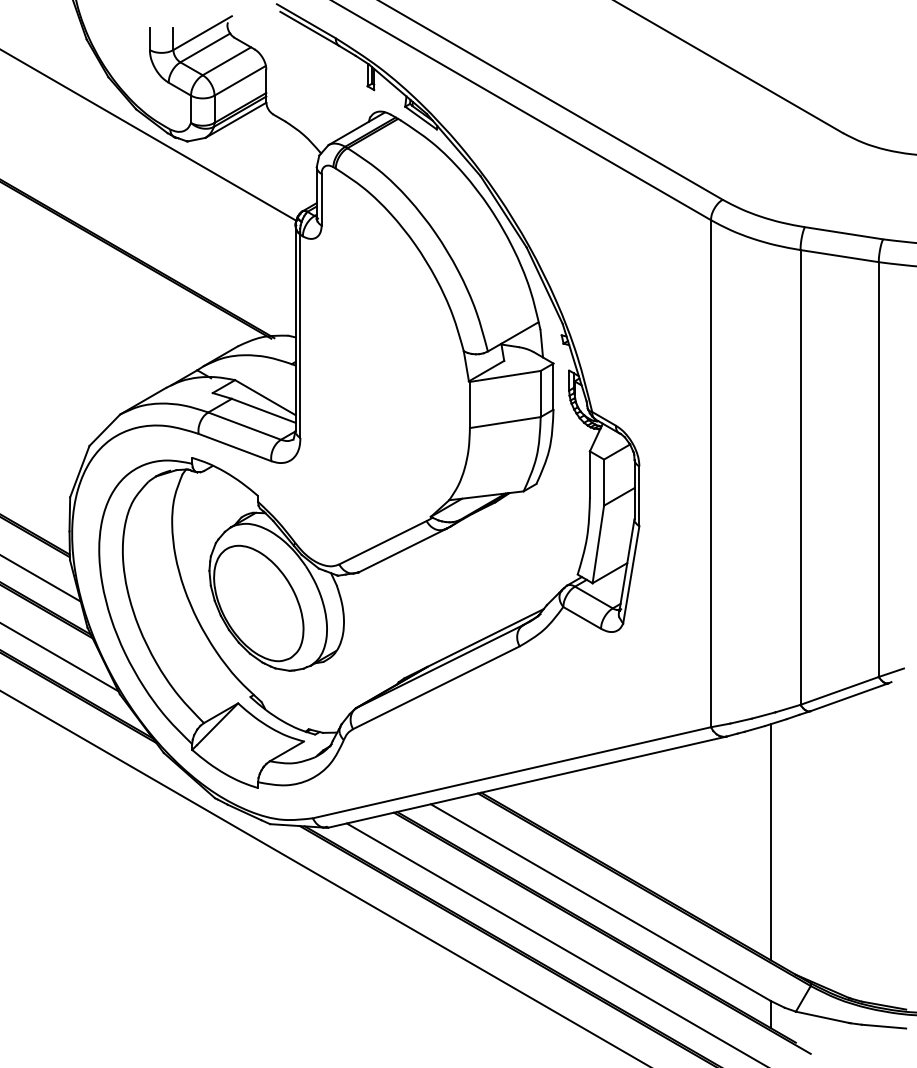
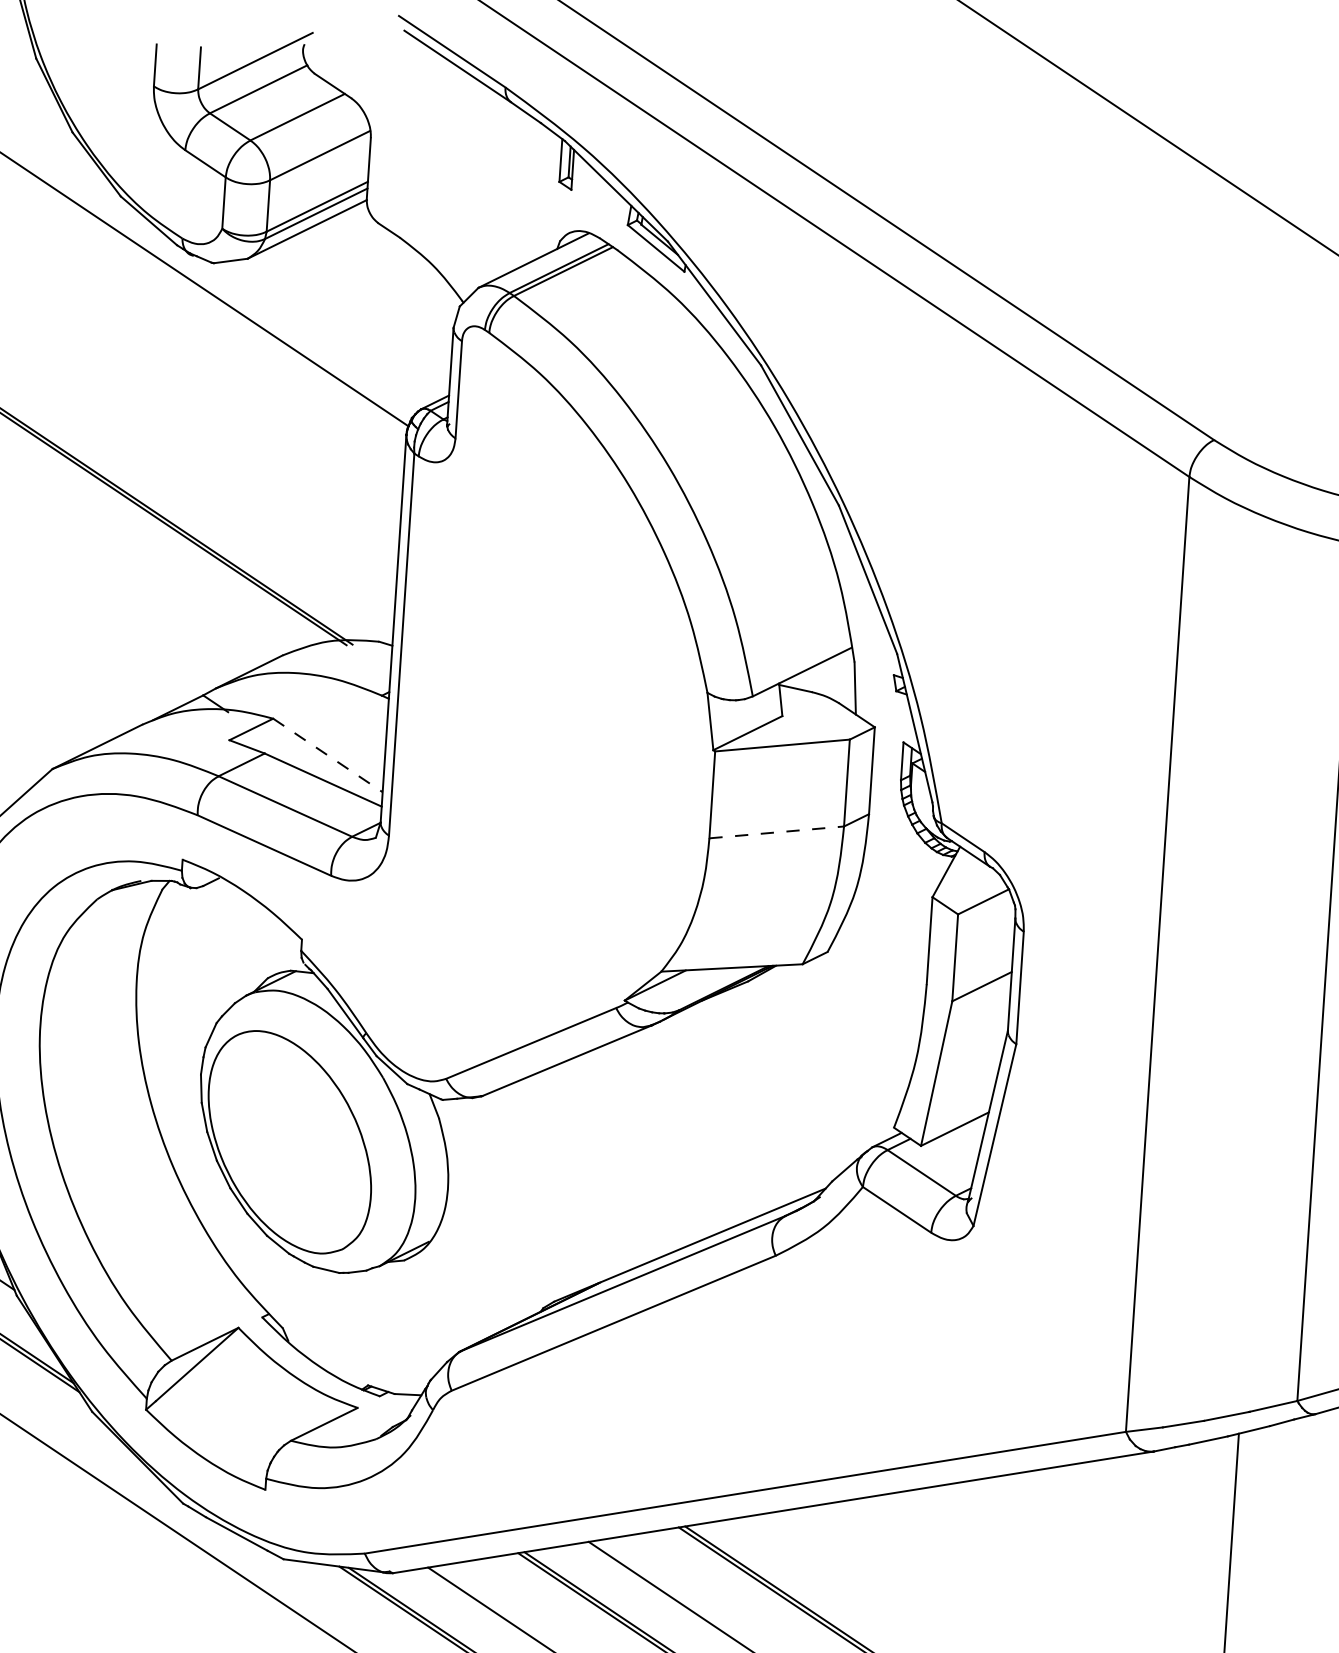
line: (265, 397) -> (328, 755), solid -> dashed
line: (505, 422) -> (777, 832), solid -> dashed

